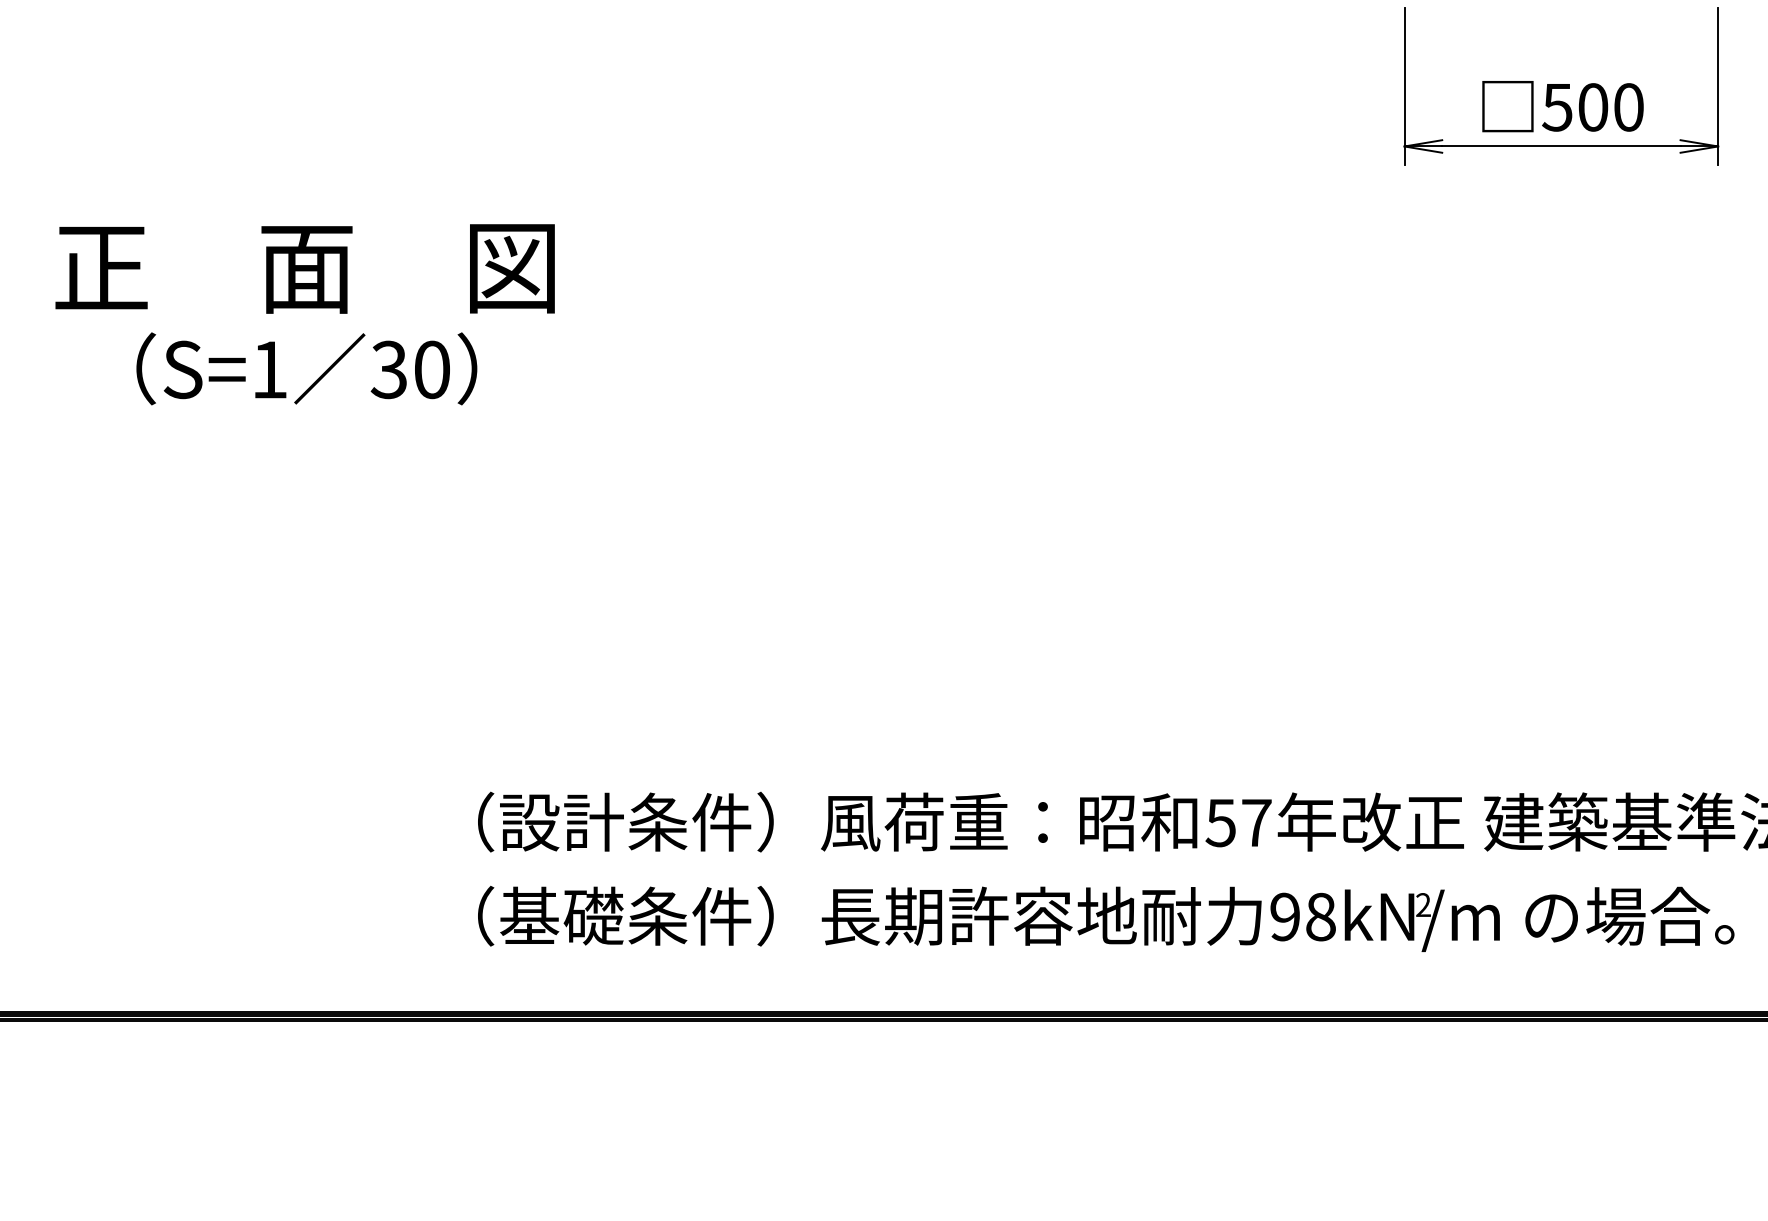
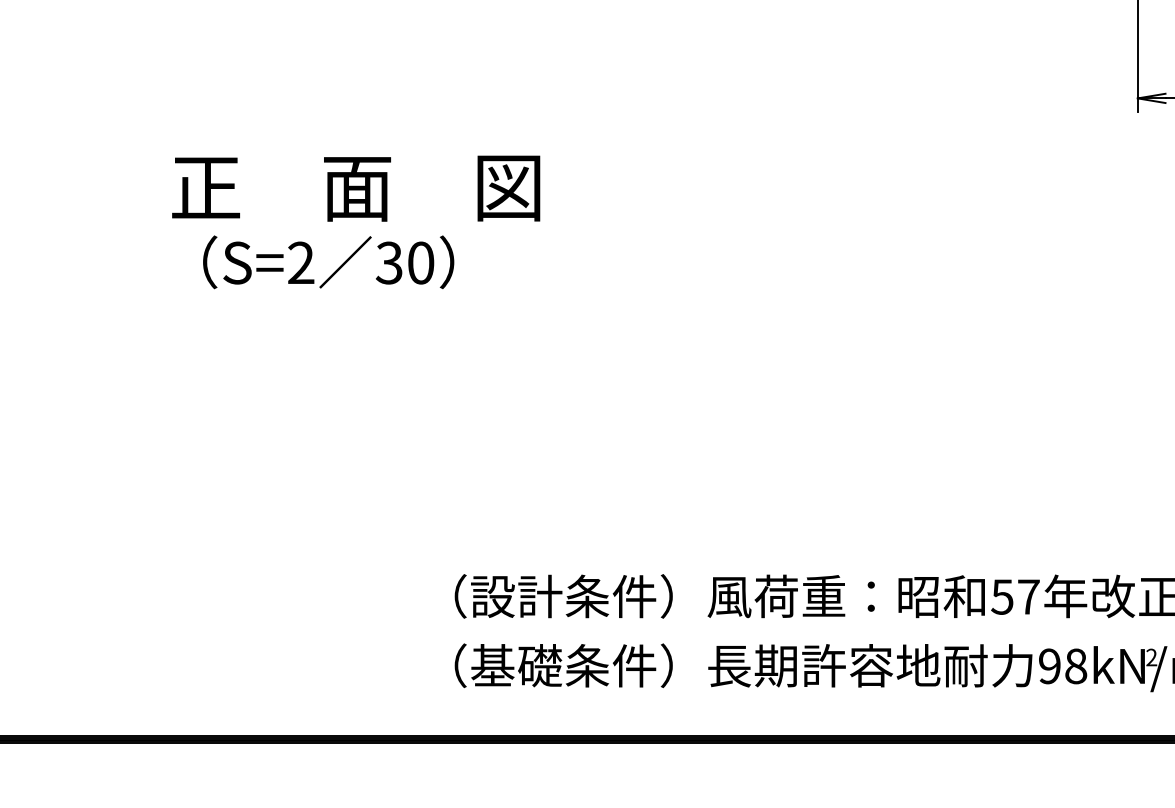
text: (304, 268) -> (355, 188), moved
text: (269, 369) -> (301, 262), S=1 -> S=2

